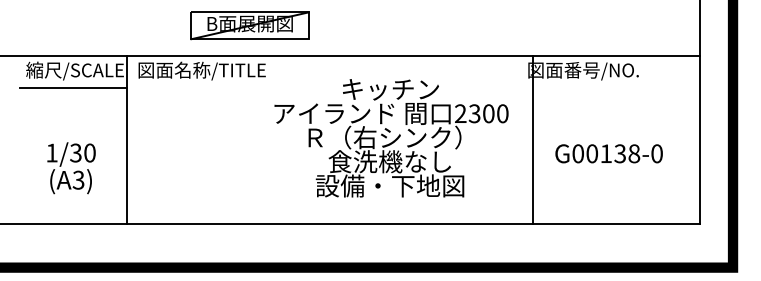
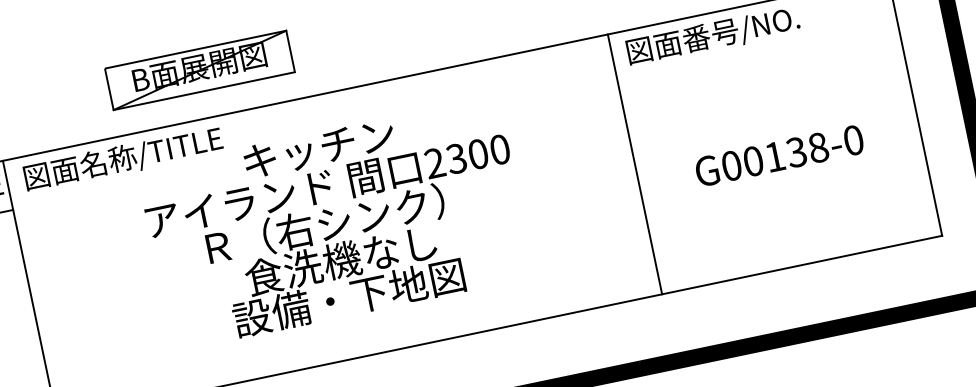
part: (249, 25) -> (198, 70), moved
text: (391, 138) -> (335, 223), moved
line: (532, 140) -> (635, 164), moved

